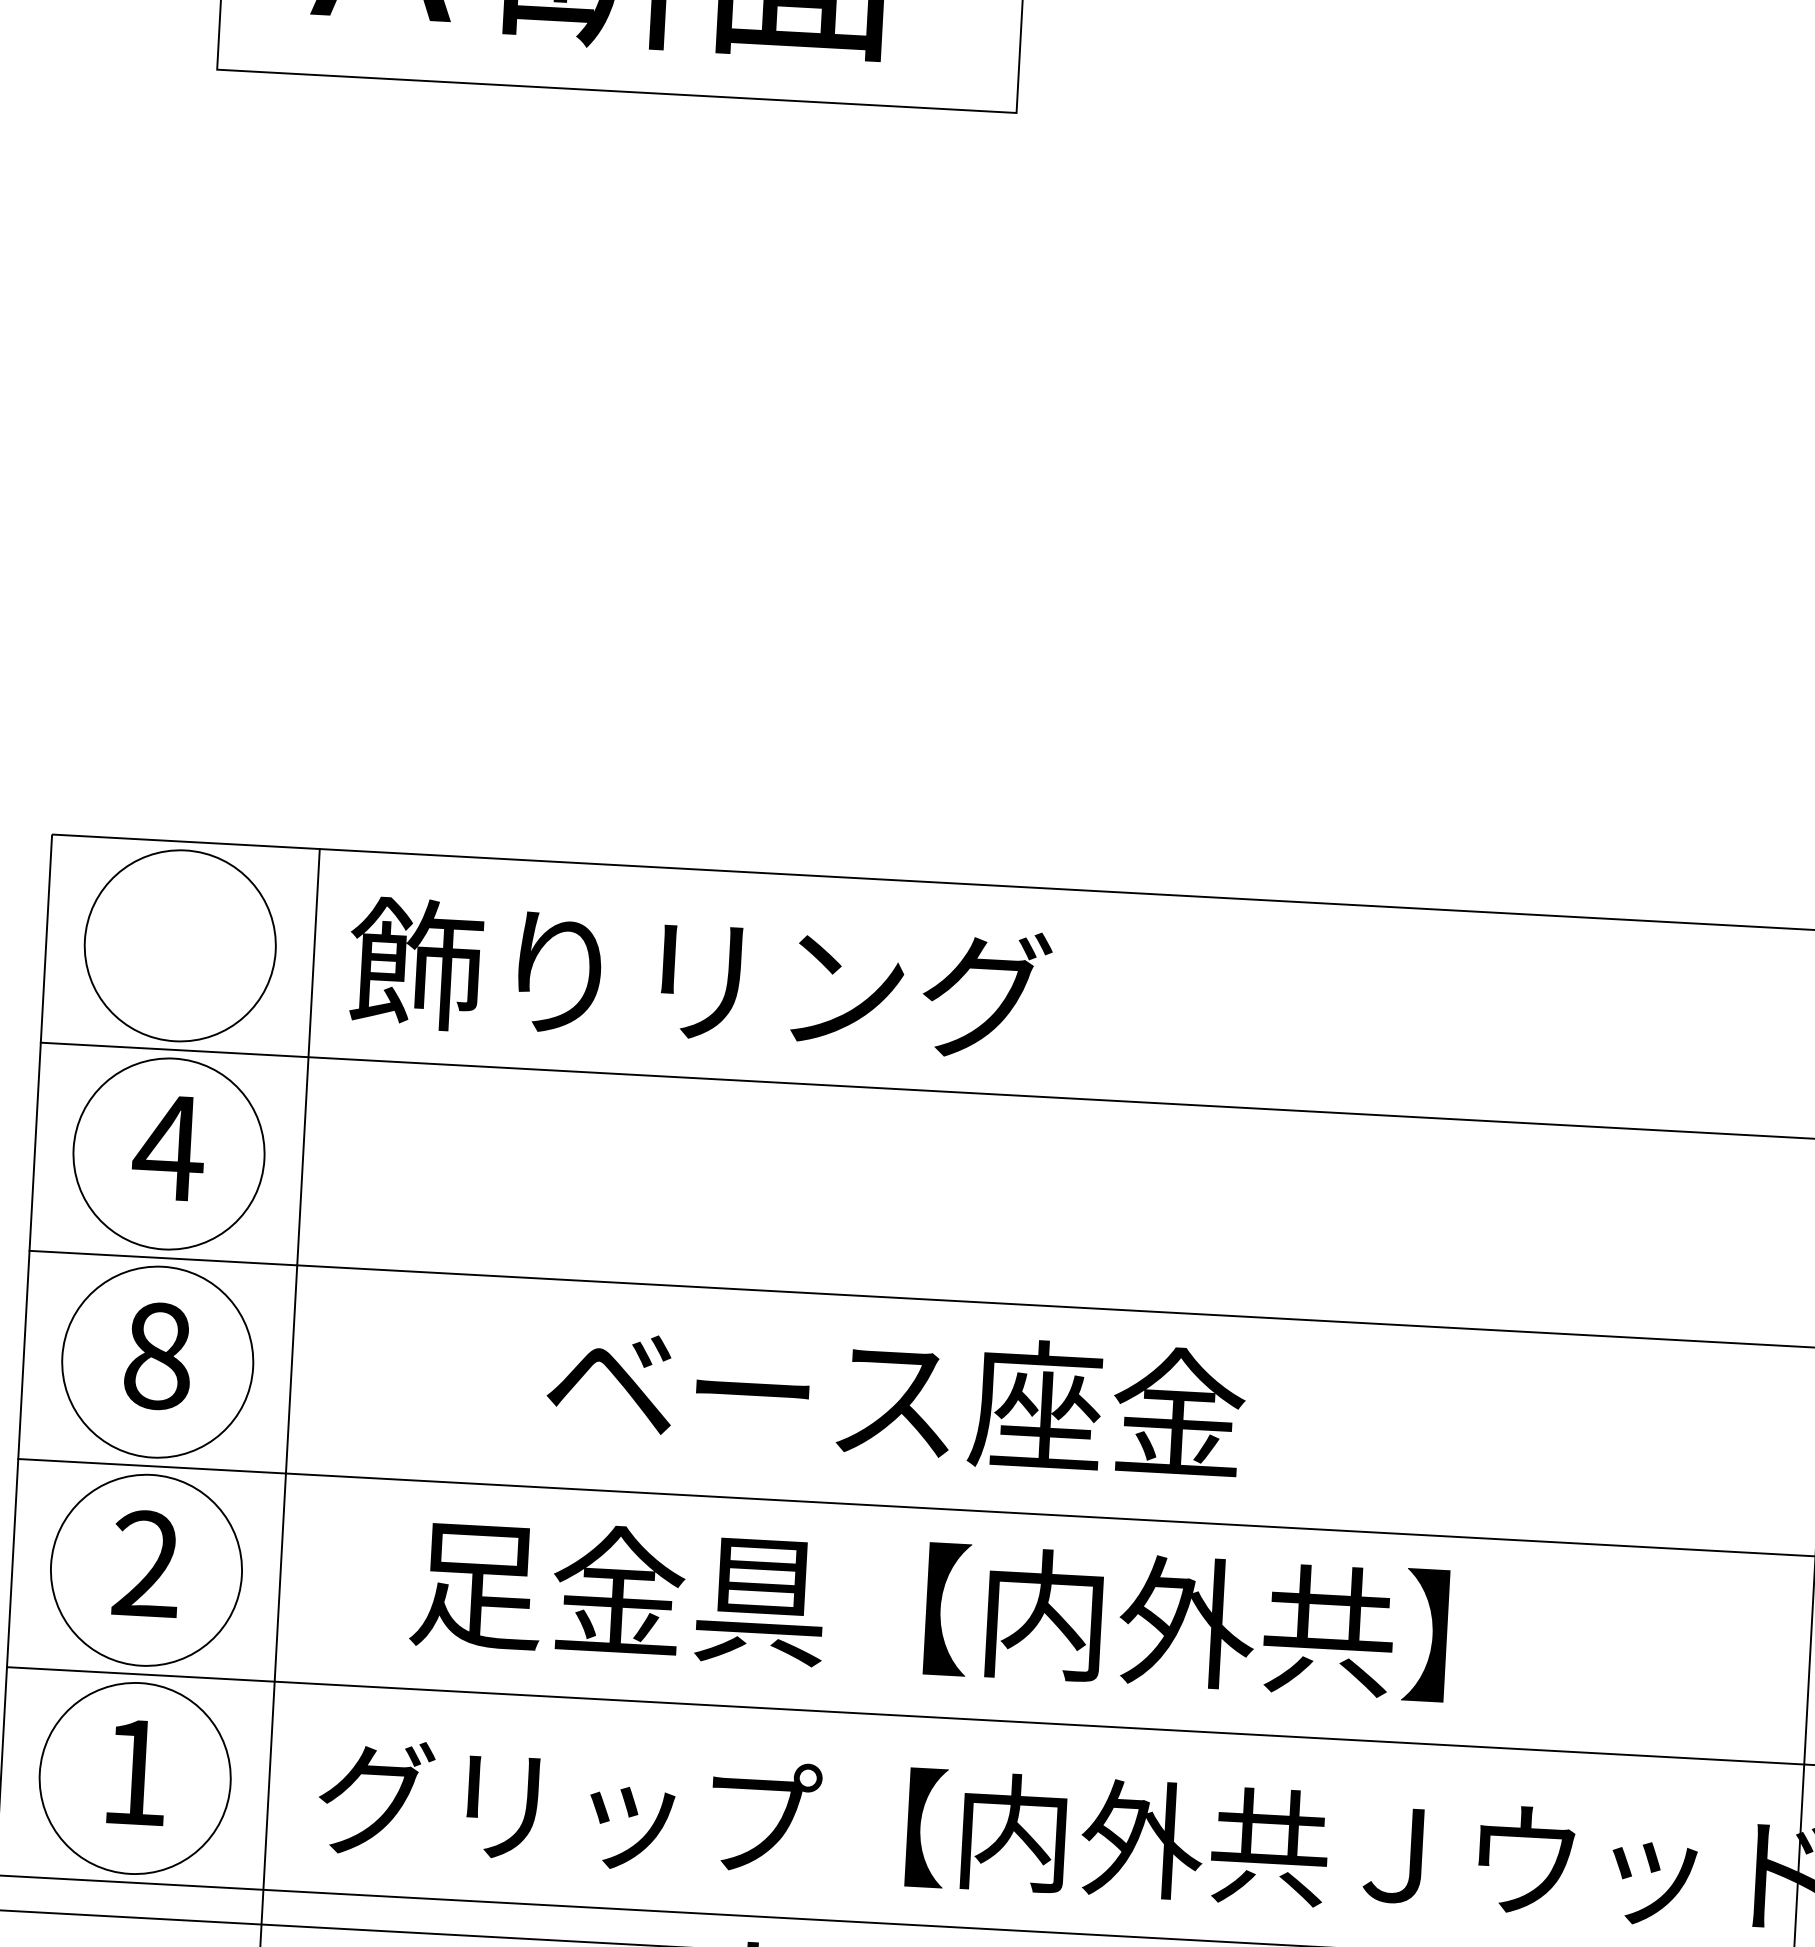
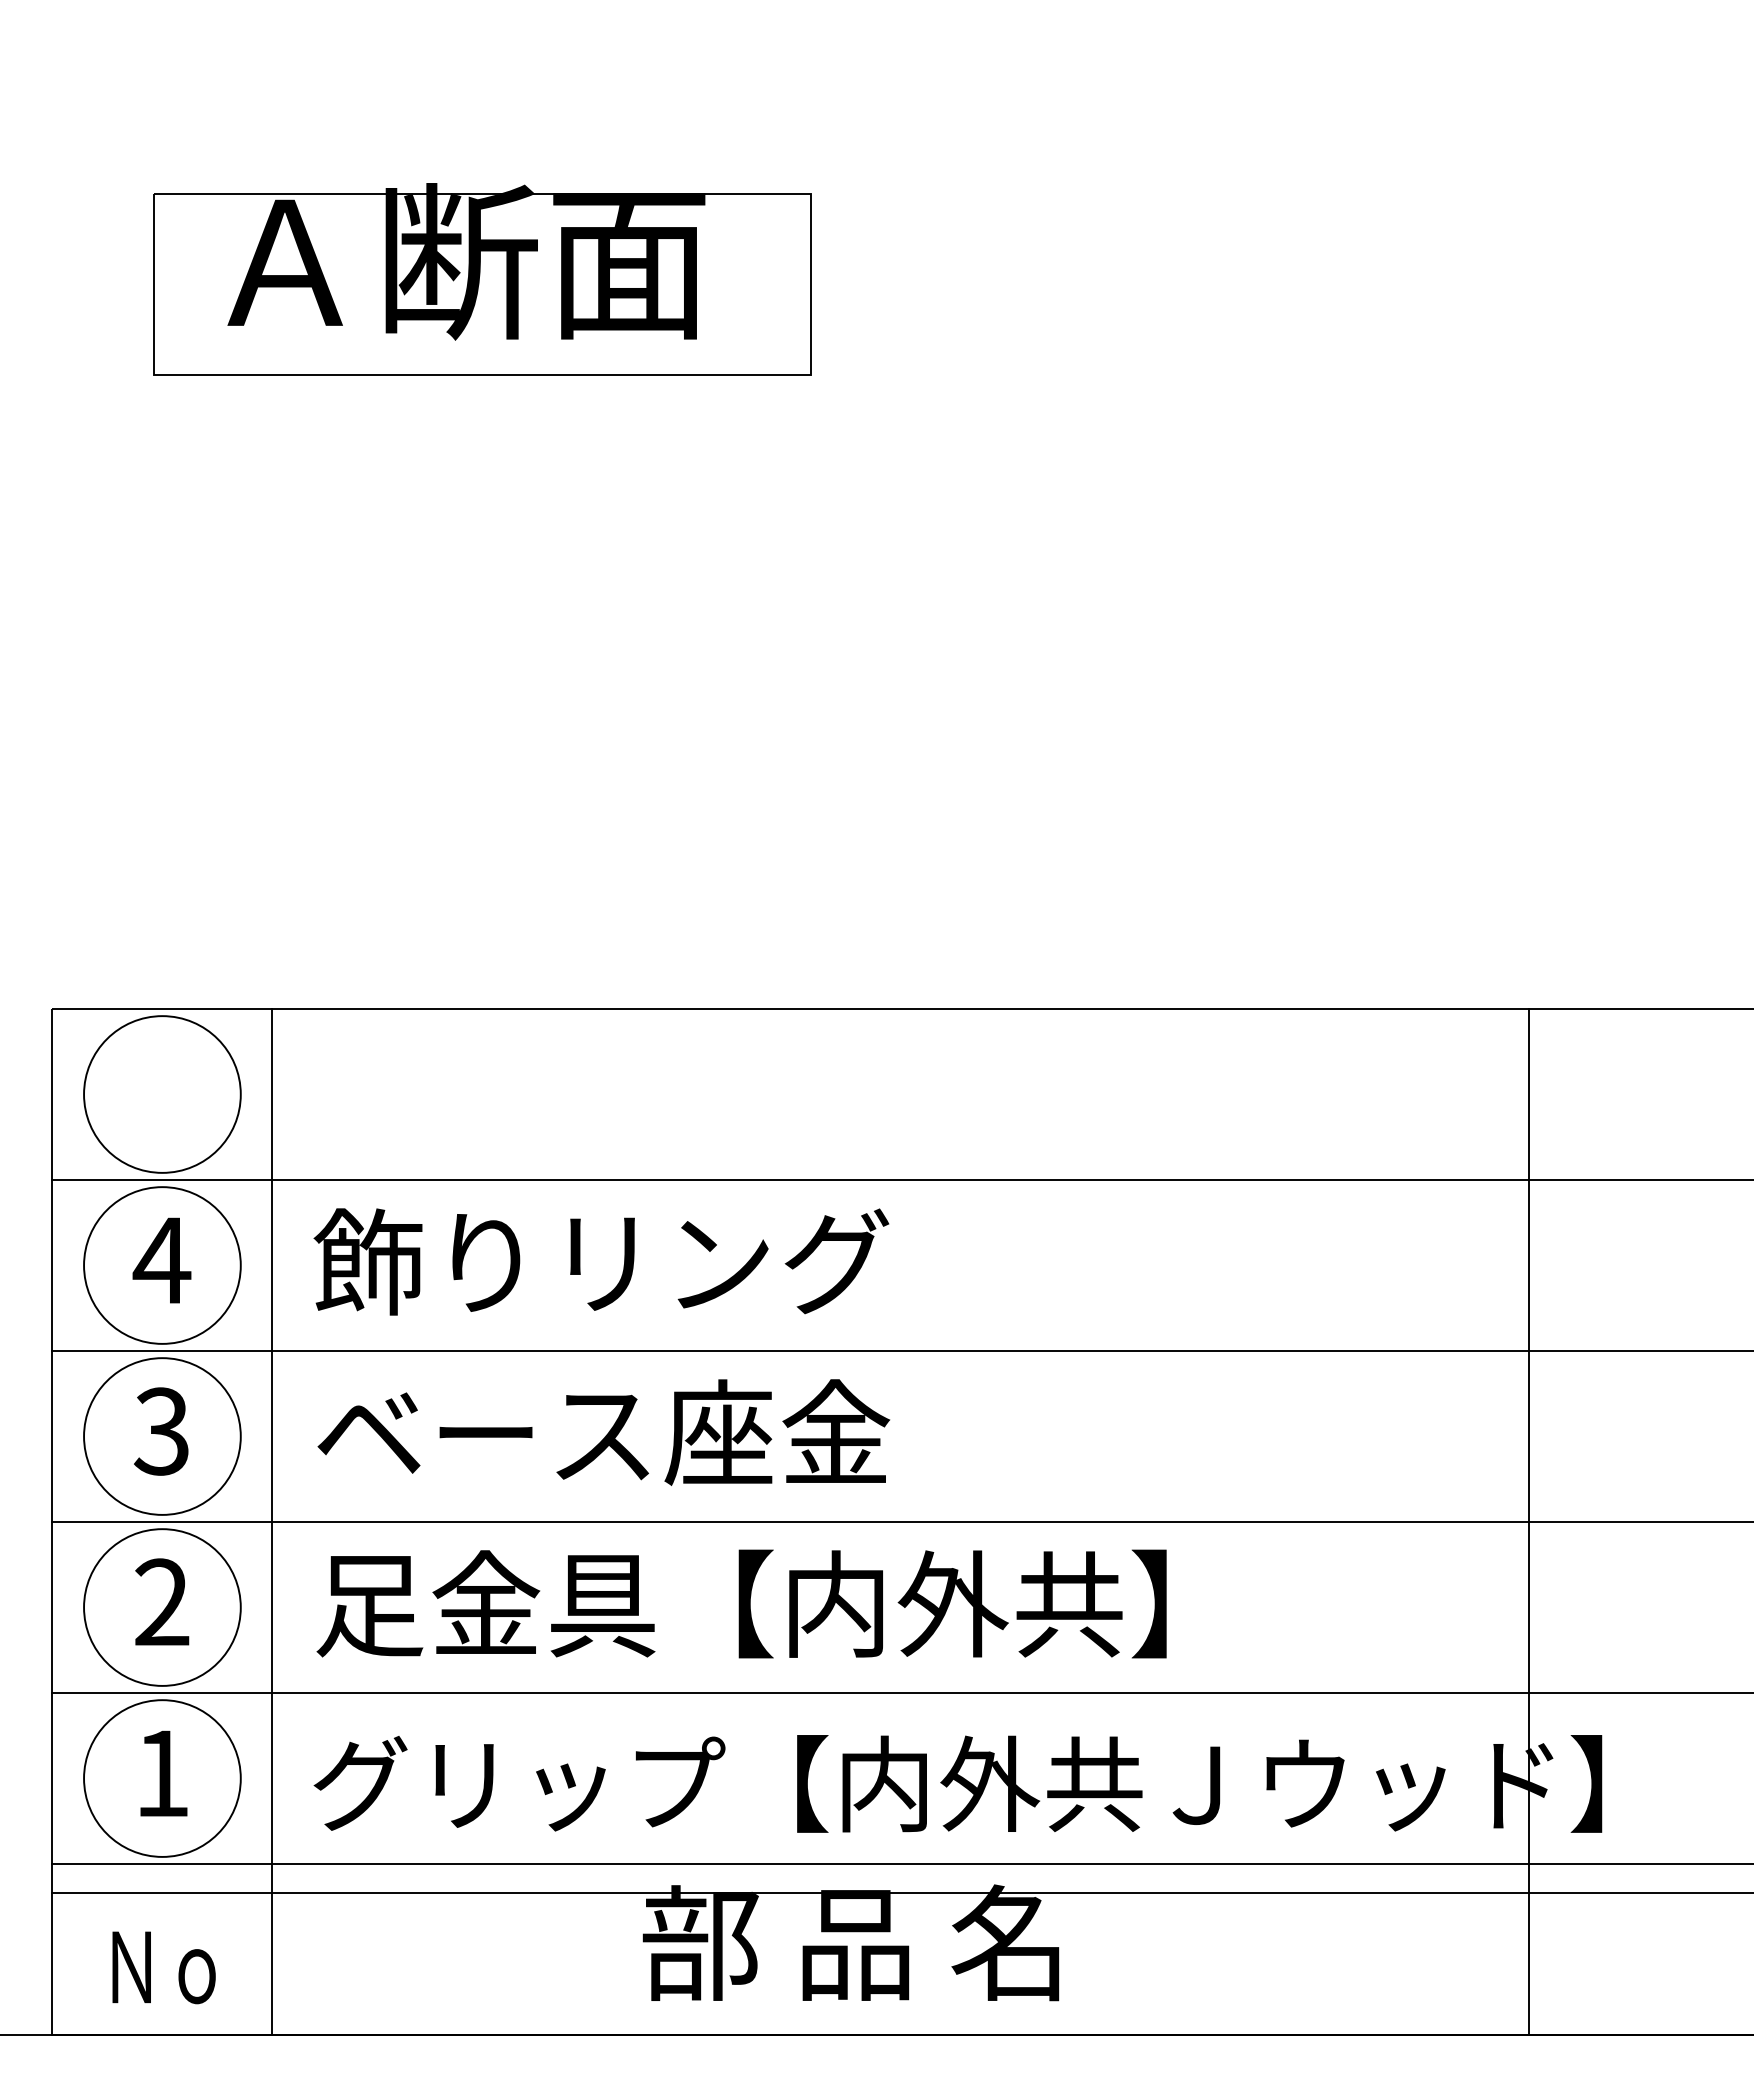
text: (699, 978) -> (601, 1261), moved
text: (156, 1356) -> (161, 1431), 8 -> 3
text: (895, 1397) -> (603, 1432), moved
text: (929, 1607) -> (741, 1603), moved

